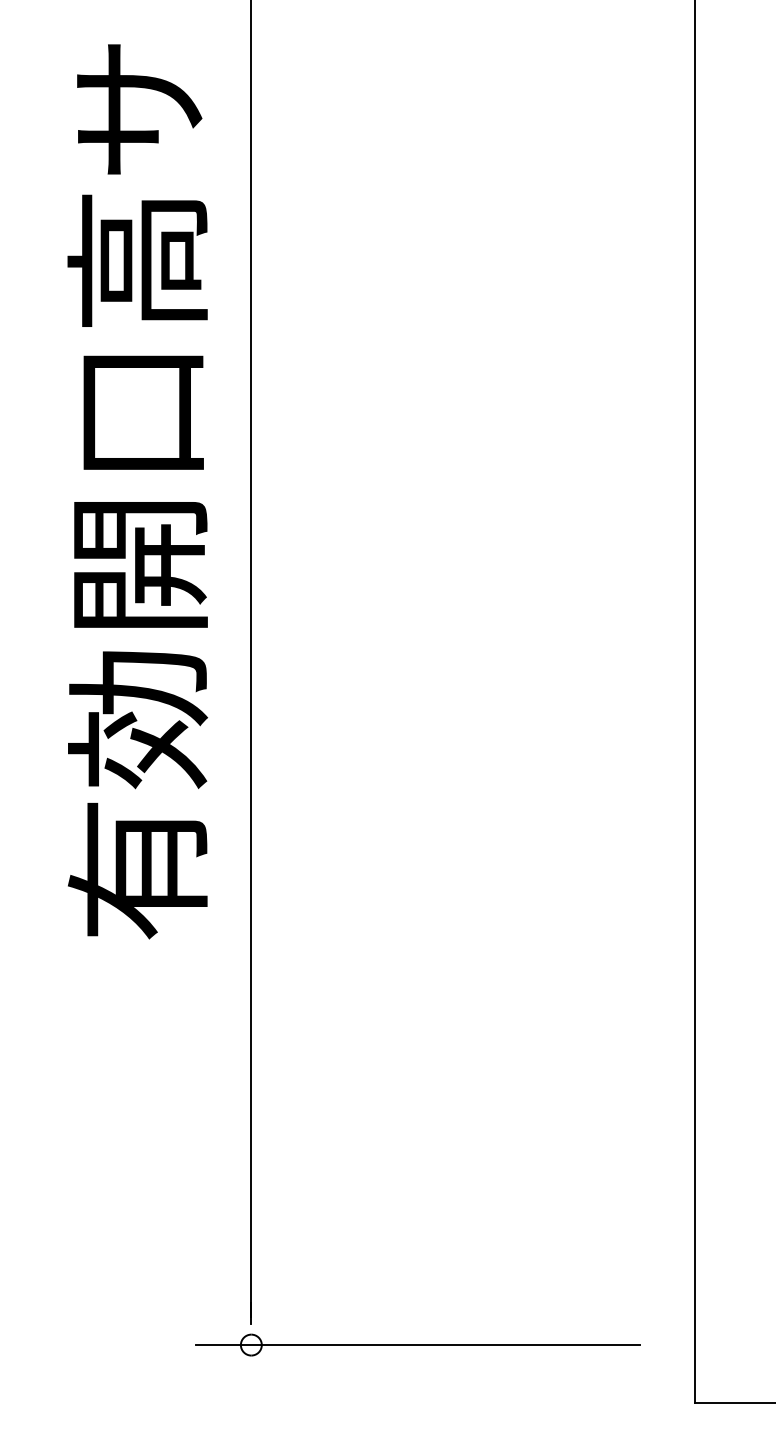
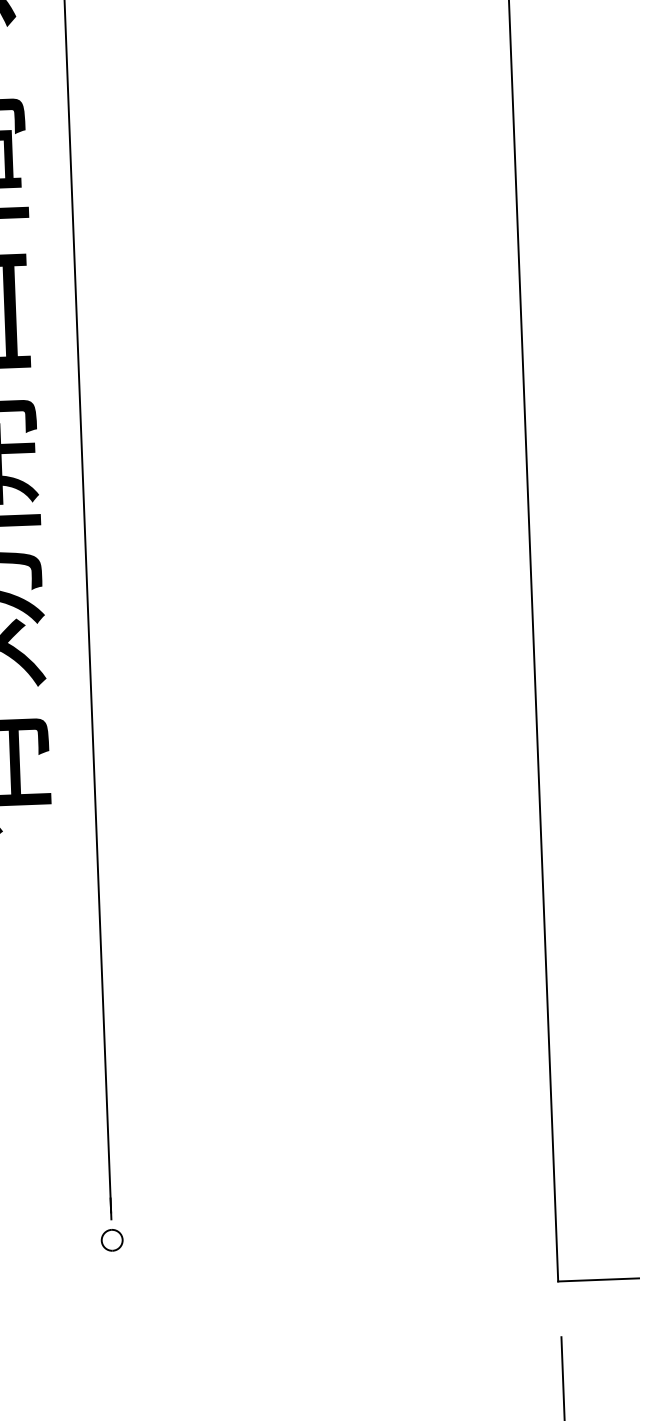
line: (417, 1345) -> (278, 1234), removed

